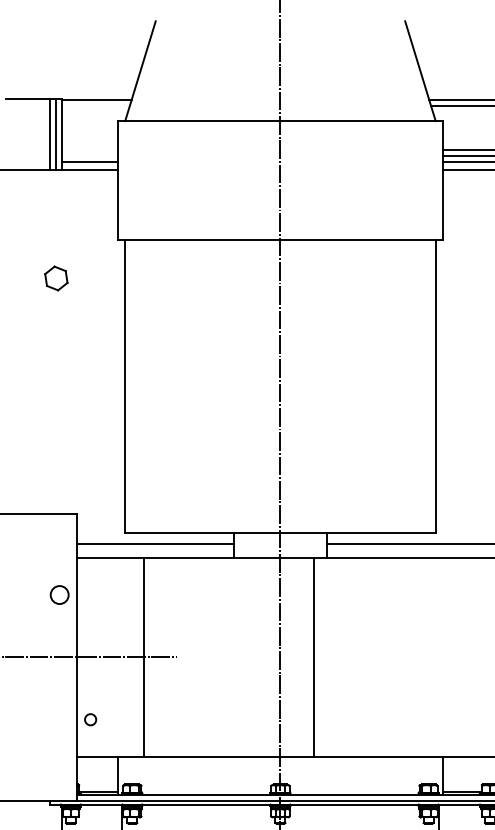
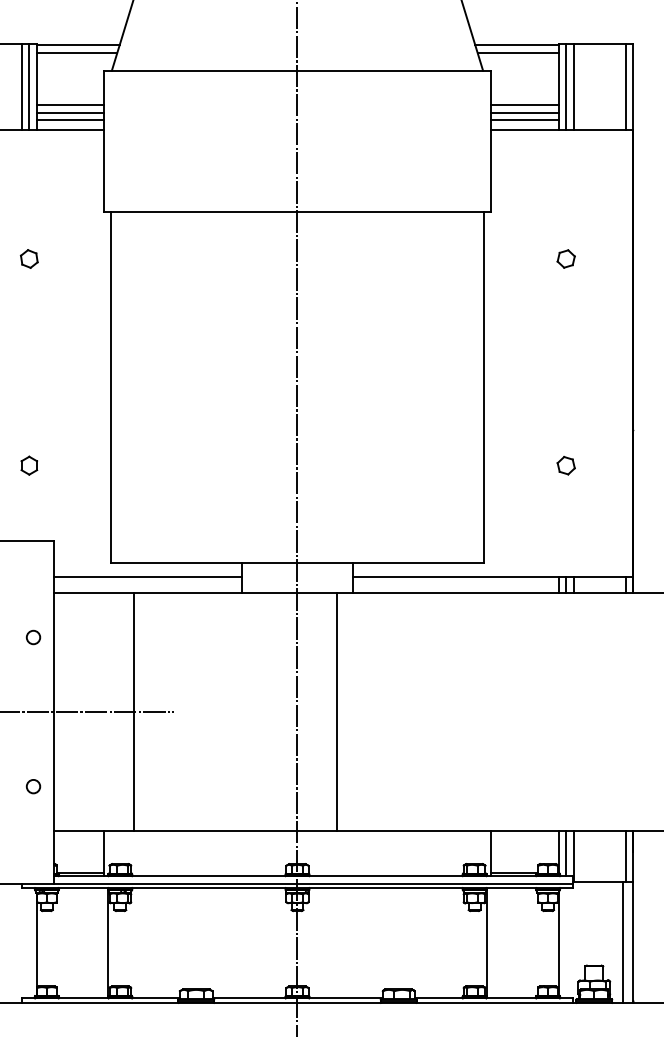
line: (95, 105) -> (76, 52), added
line: (89, 150) -> (69, 105), added
line: (89, 155) -> (69, 112), added
part: (55, 278) -> (28, 258), size x0.62
part: (56, 451) -> (29, 465), added
circle: (59, 595) -> (33, 637), size x0.62
circle: (90, 719) -> (33, 786), moved

